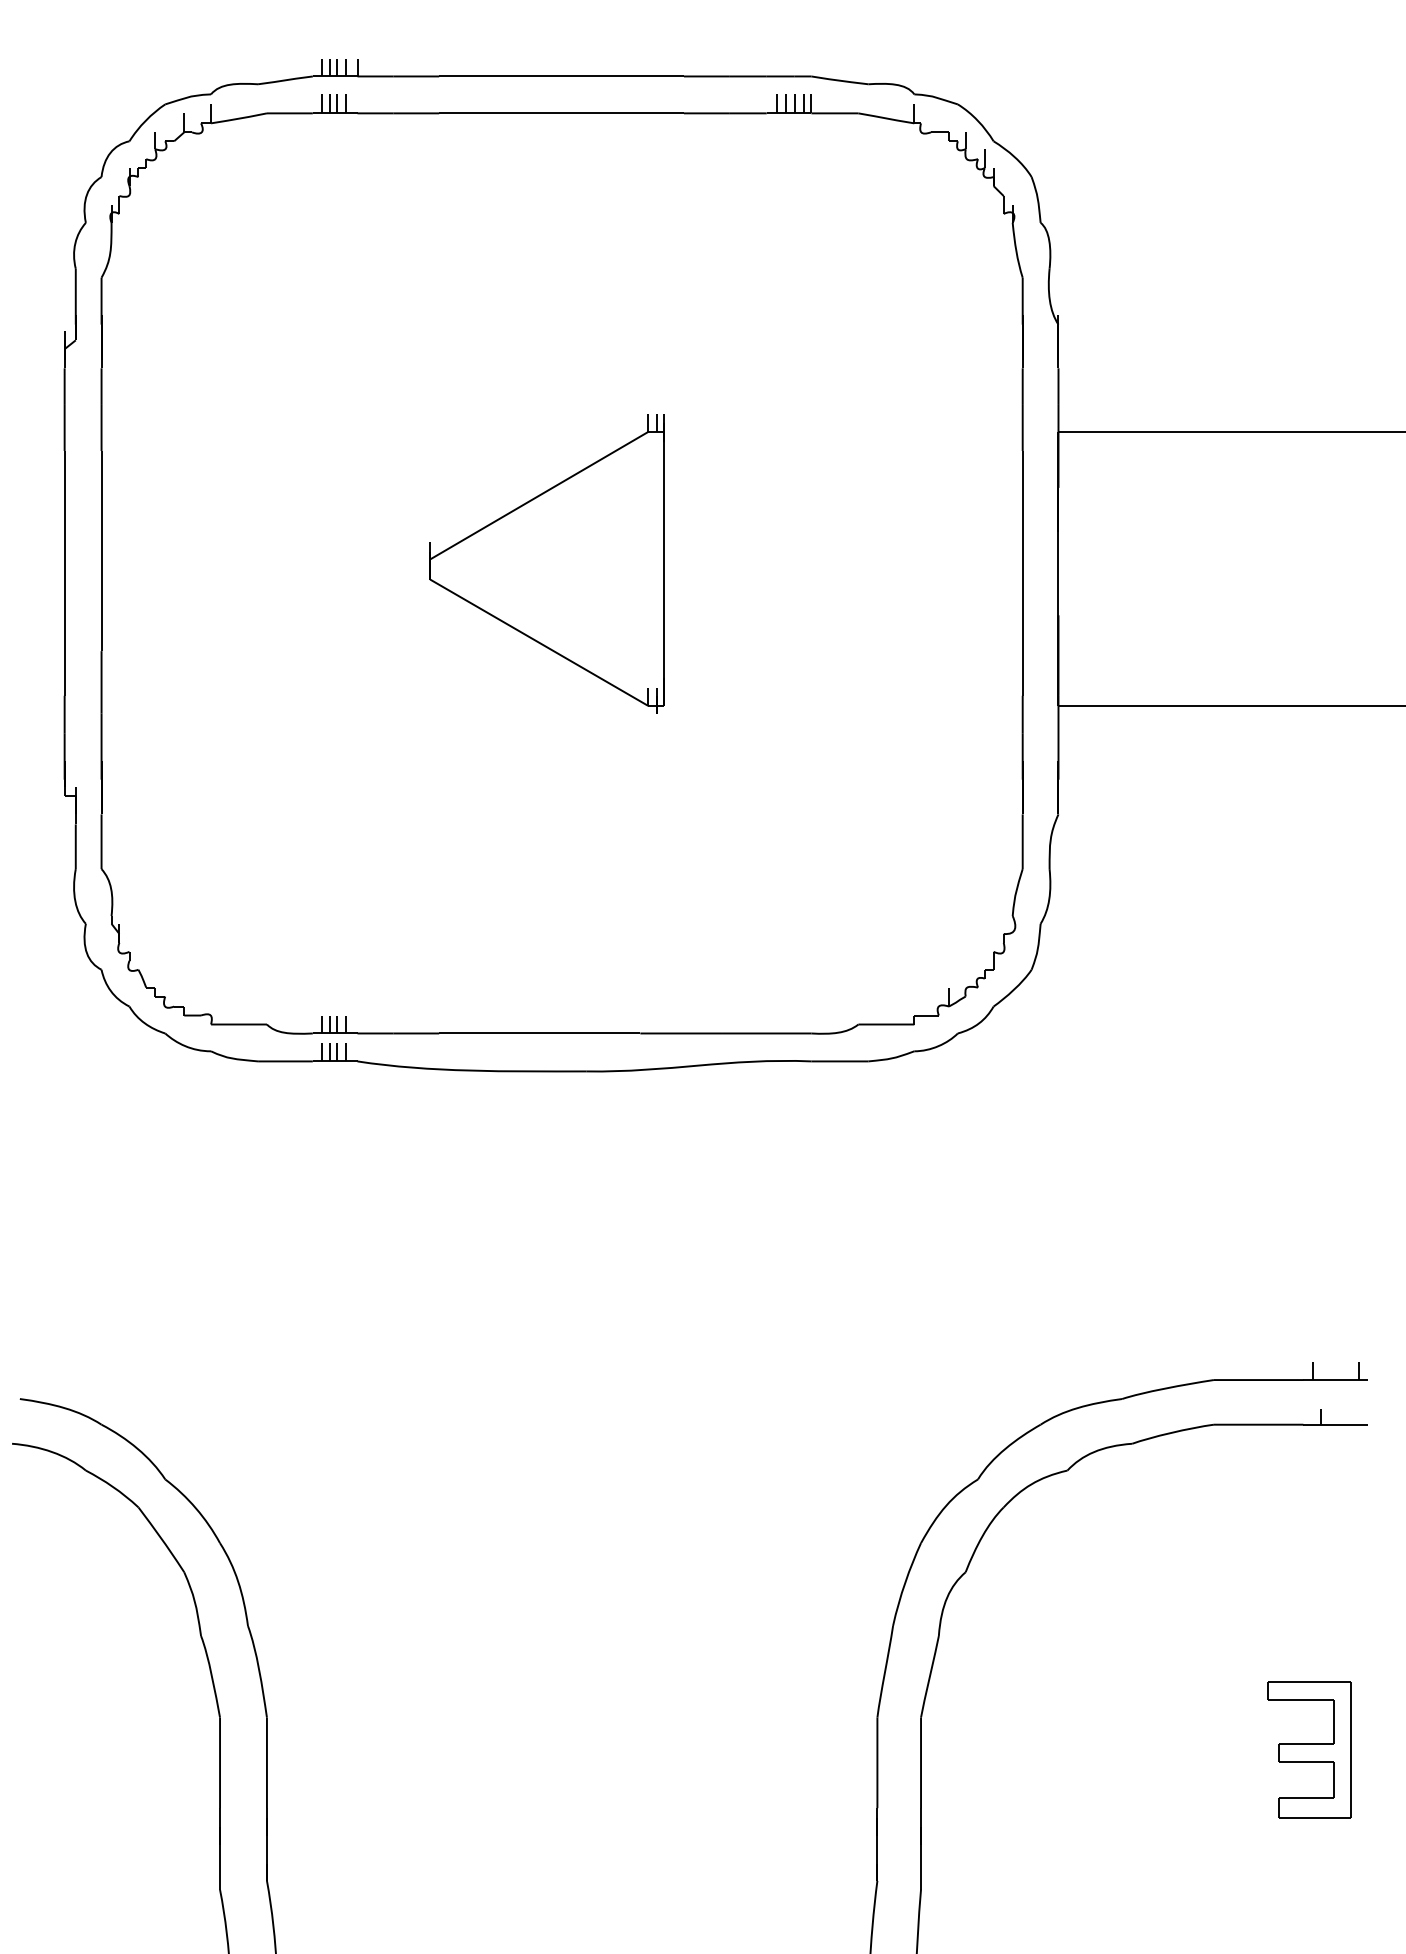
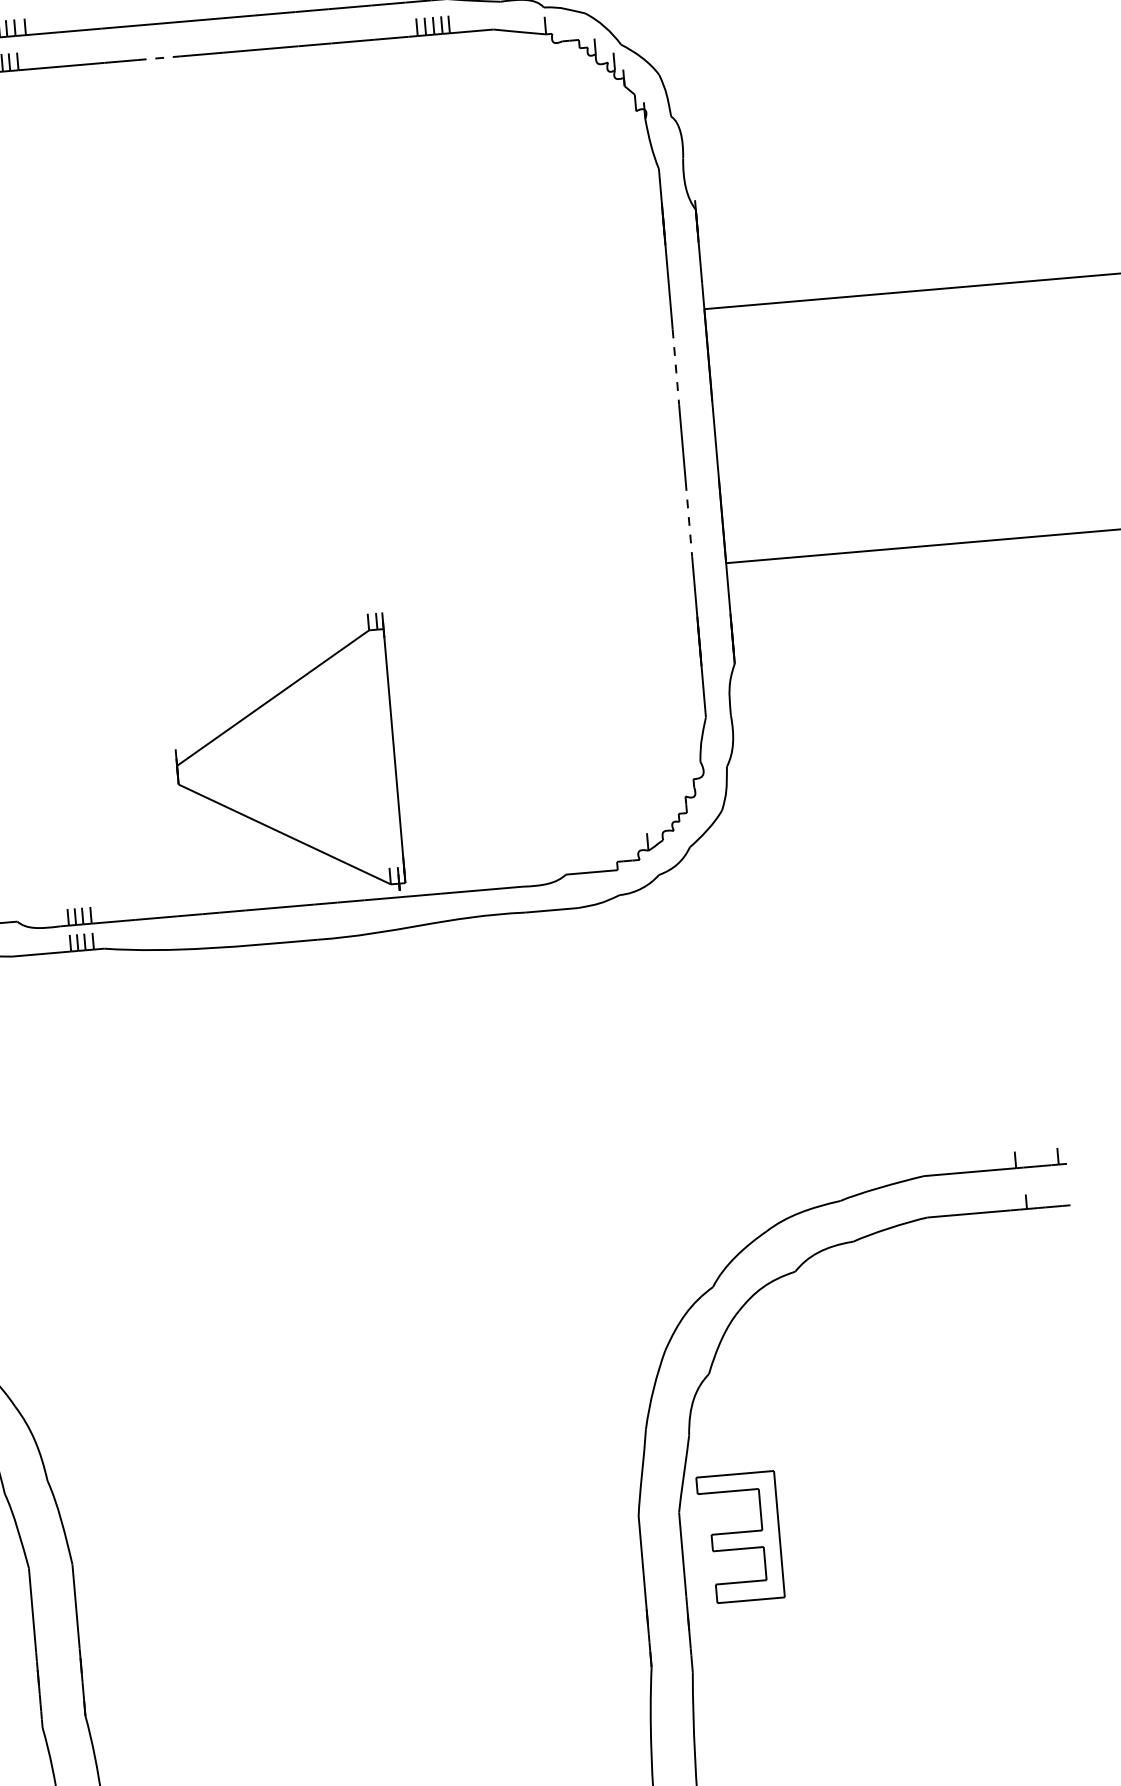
line: (497, 113) -> (158, 58), solid -> dashed
line: (1022, 491) -> (675, 367), solid -> dashed
part: (546, 563) -> (285, 760), moved
line: (1022, 656) -> (688, 520), solid -> dashed
part: (1309, 1749) -> (740, 1537), moved

